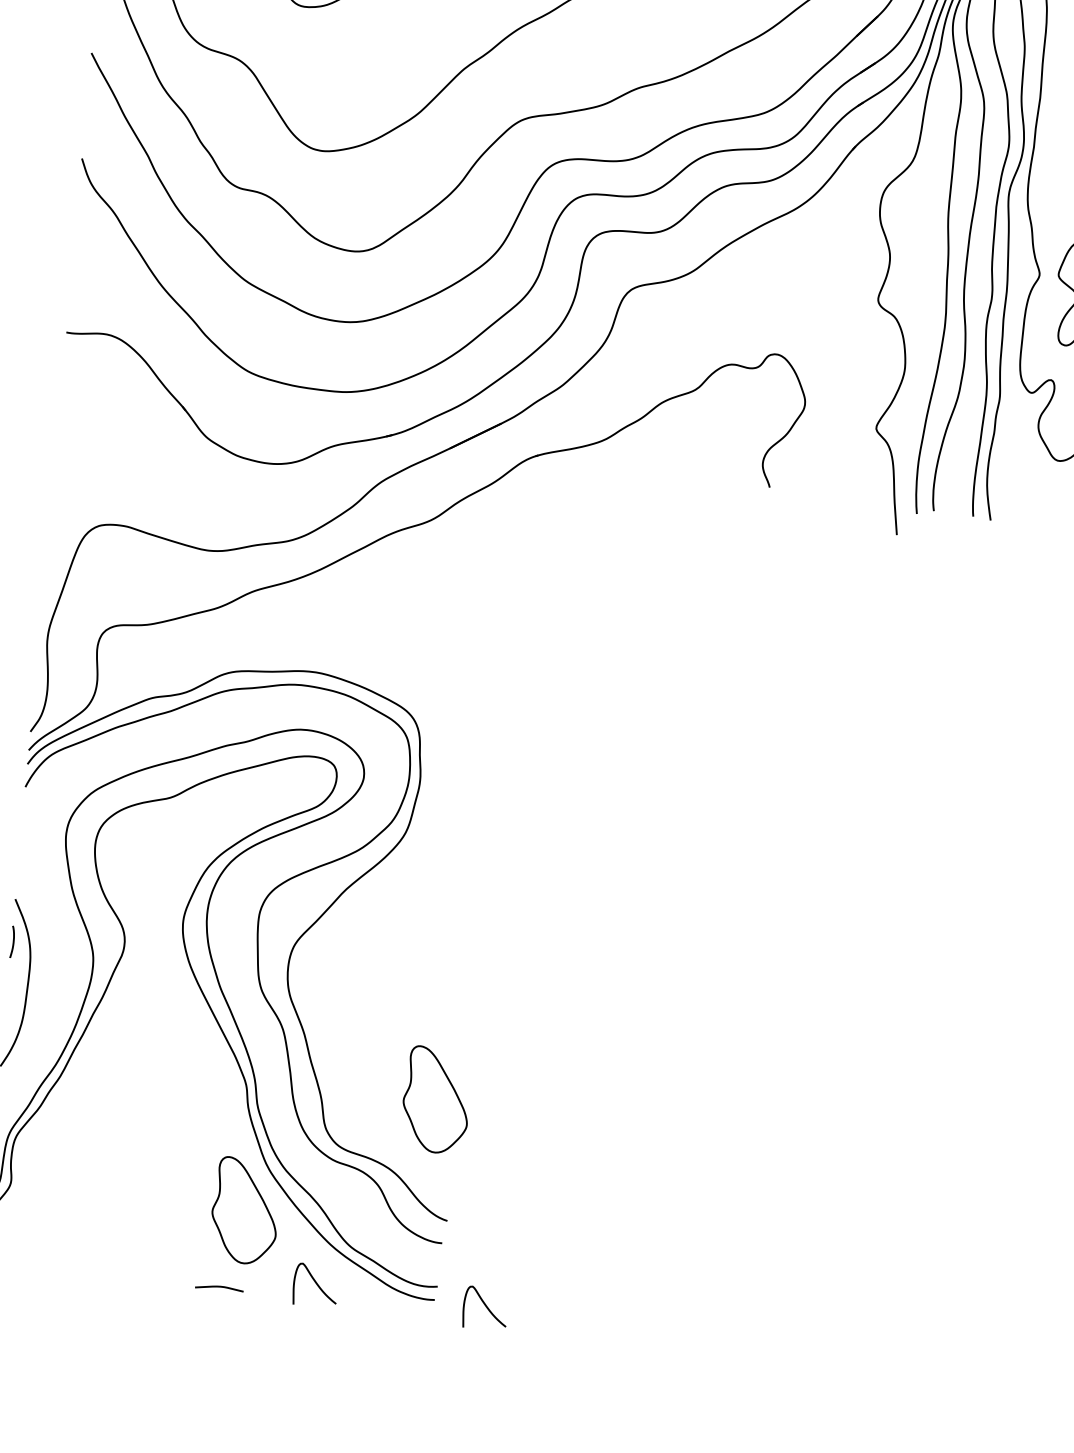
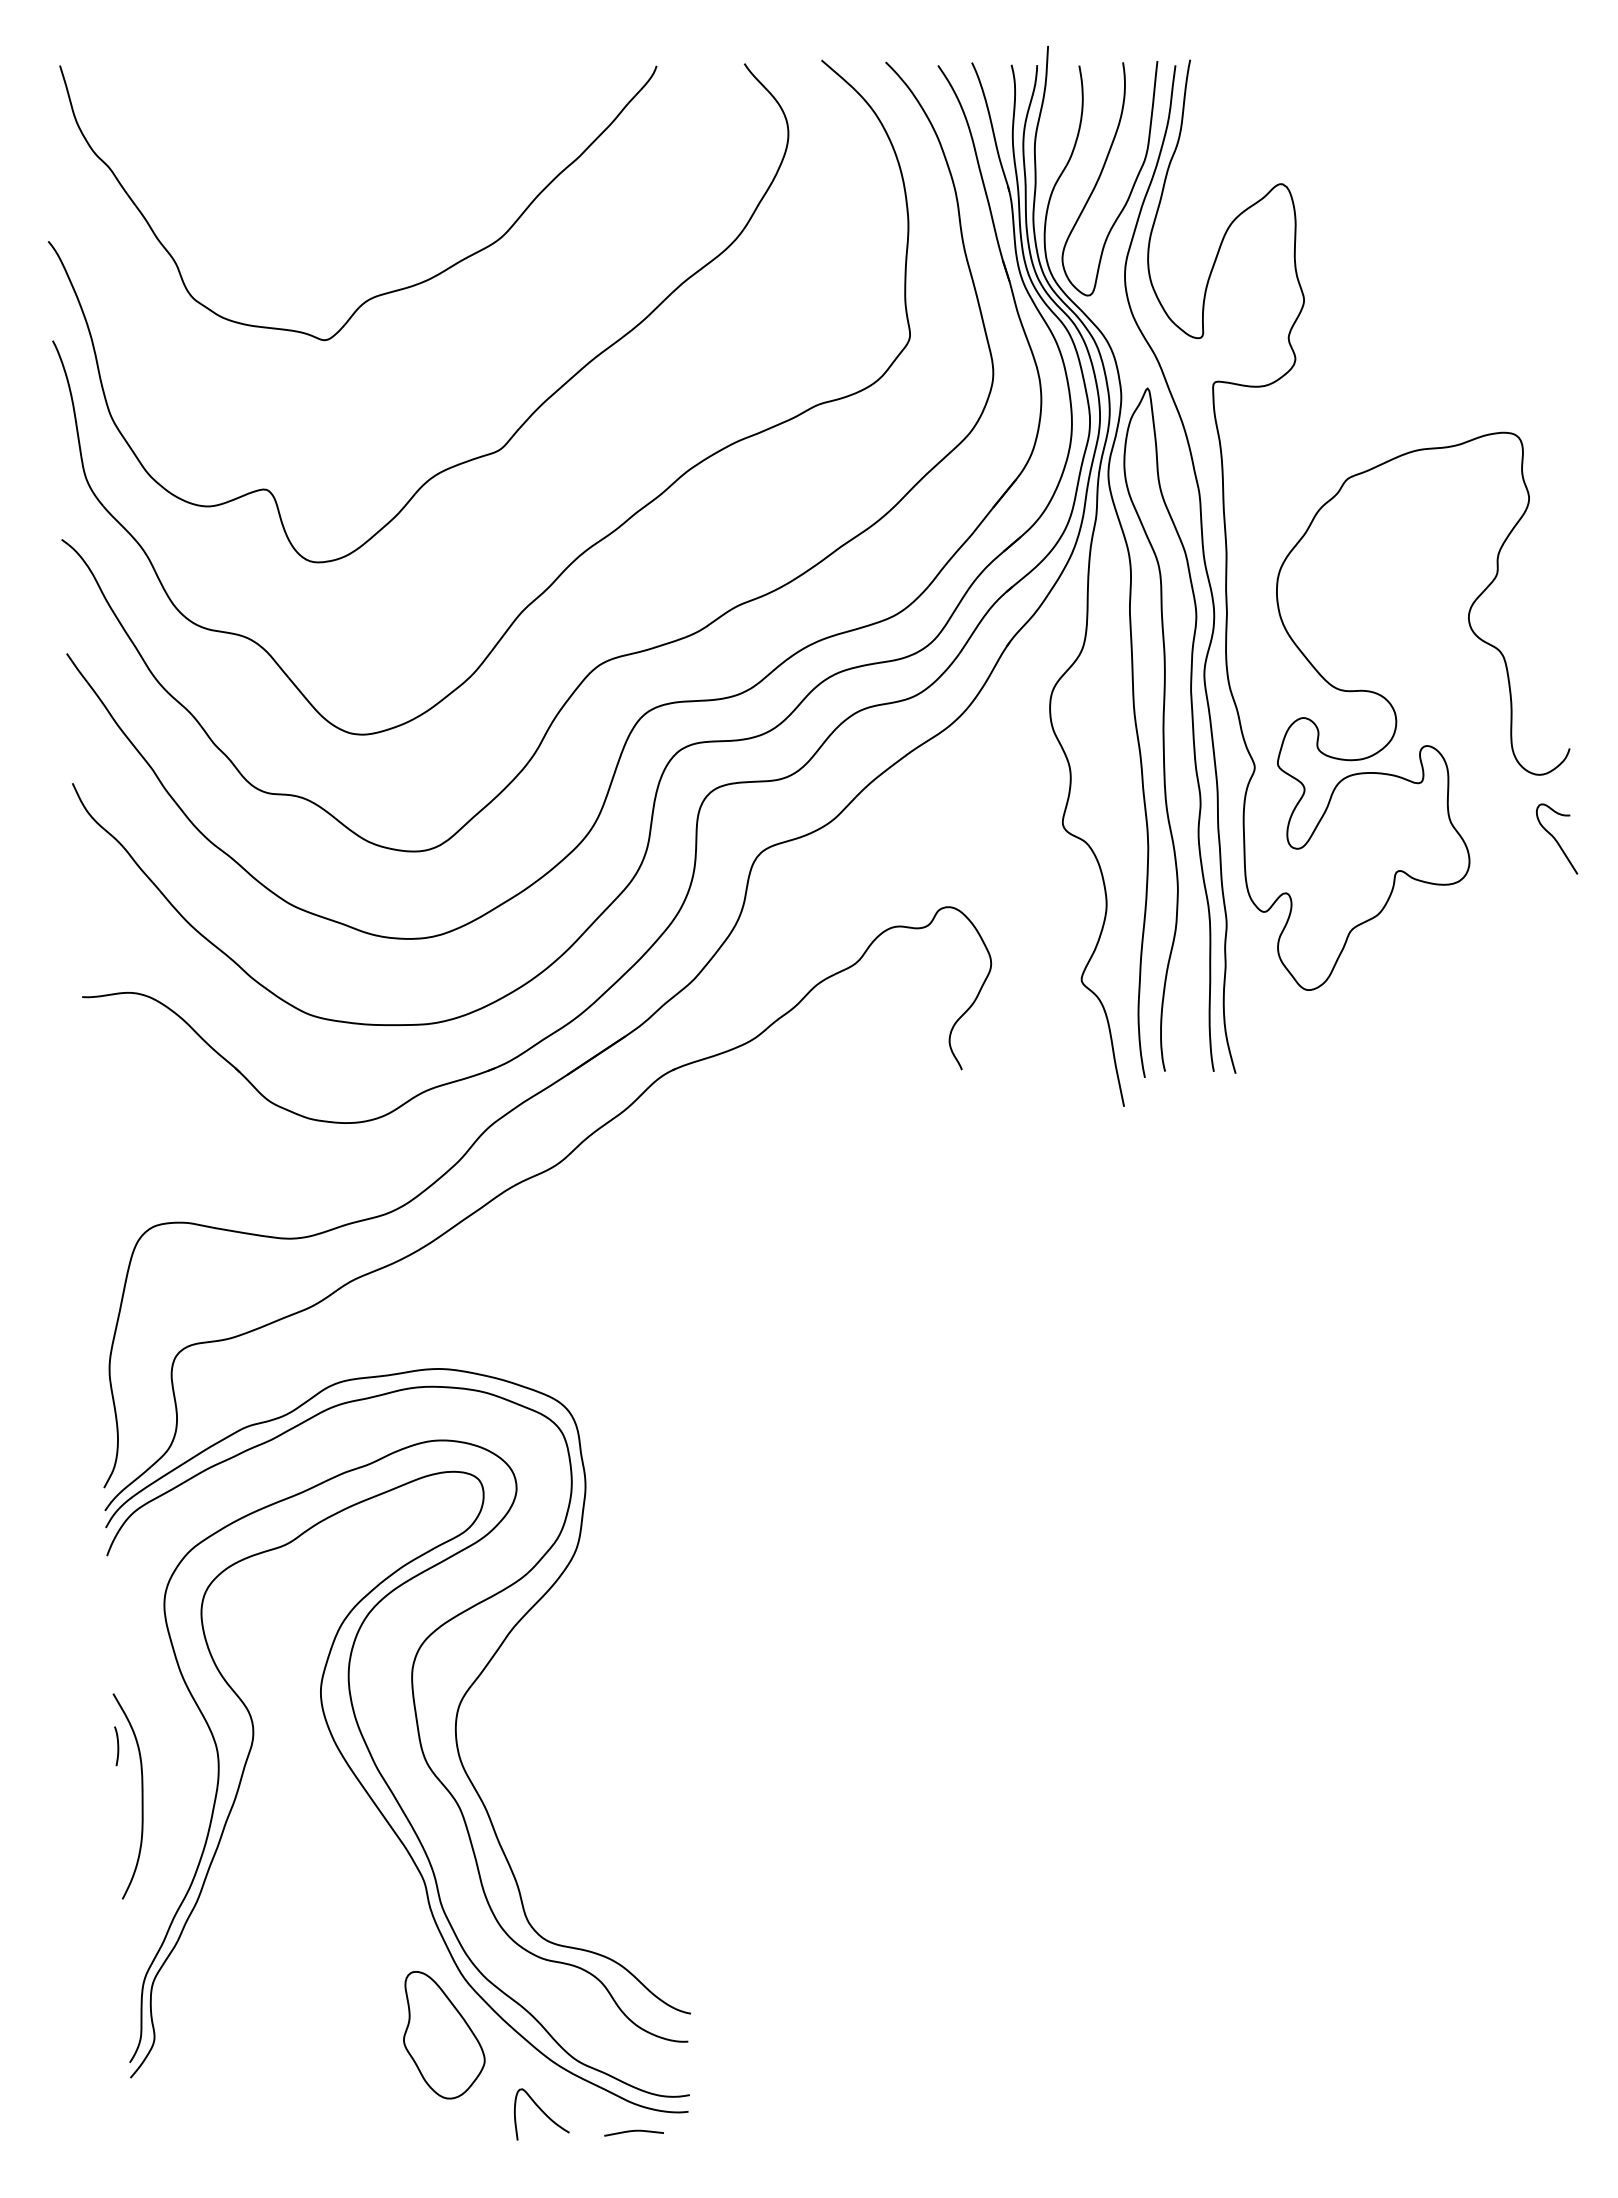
part: (436, 1100) -> (658, 1869), removed
curve: (219, 1287) -> (633, 2131), moved
curve: (486, 1307) -> (752, 2112), removed

